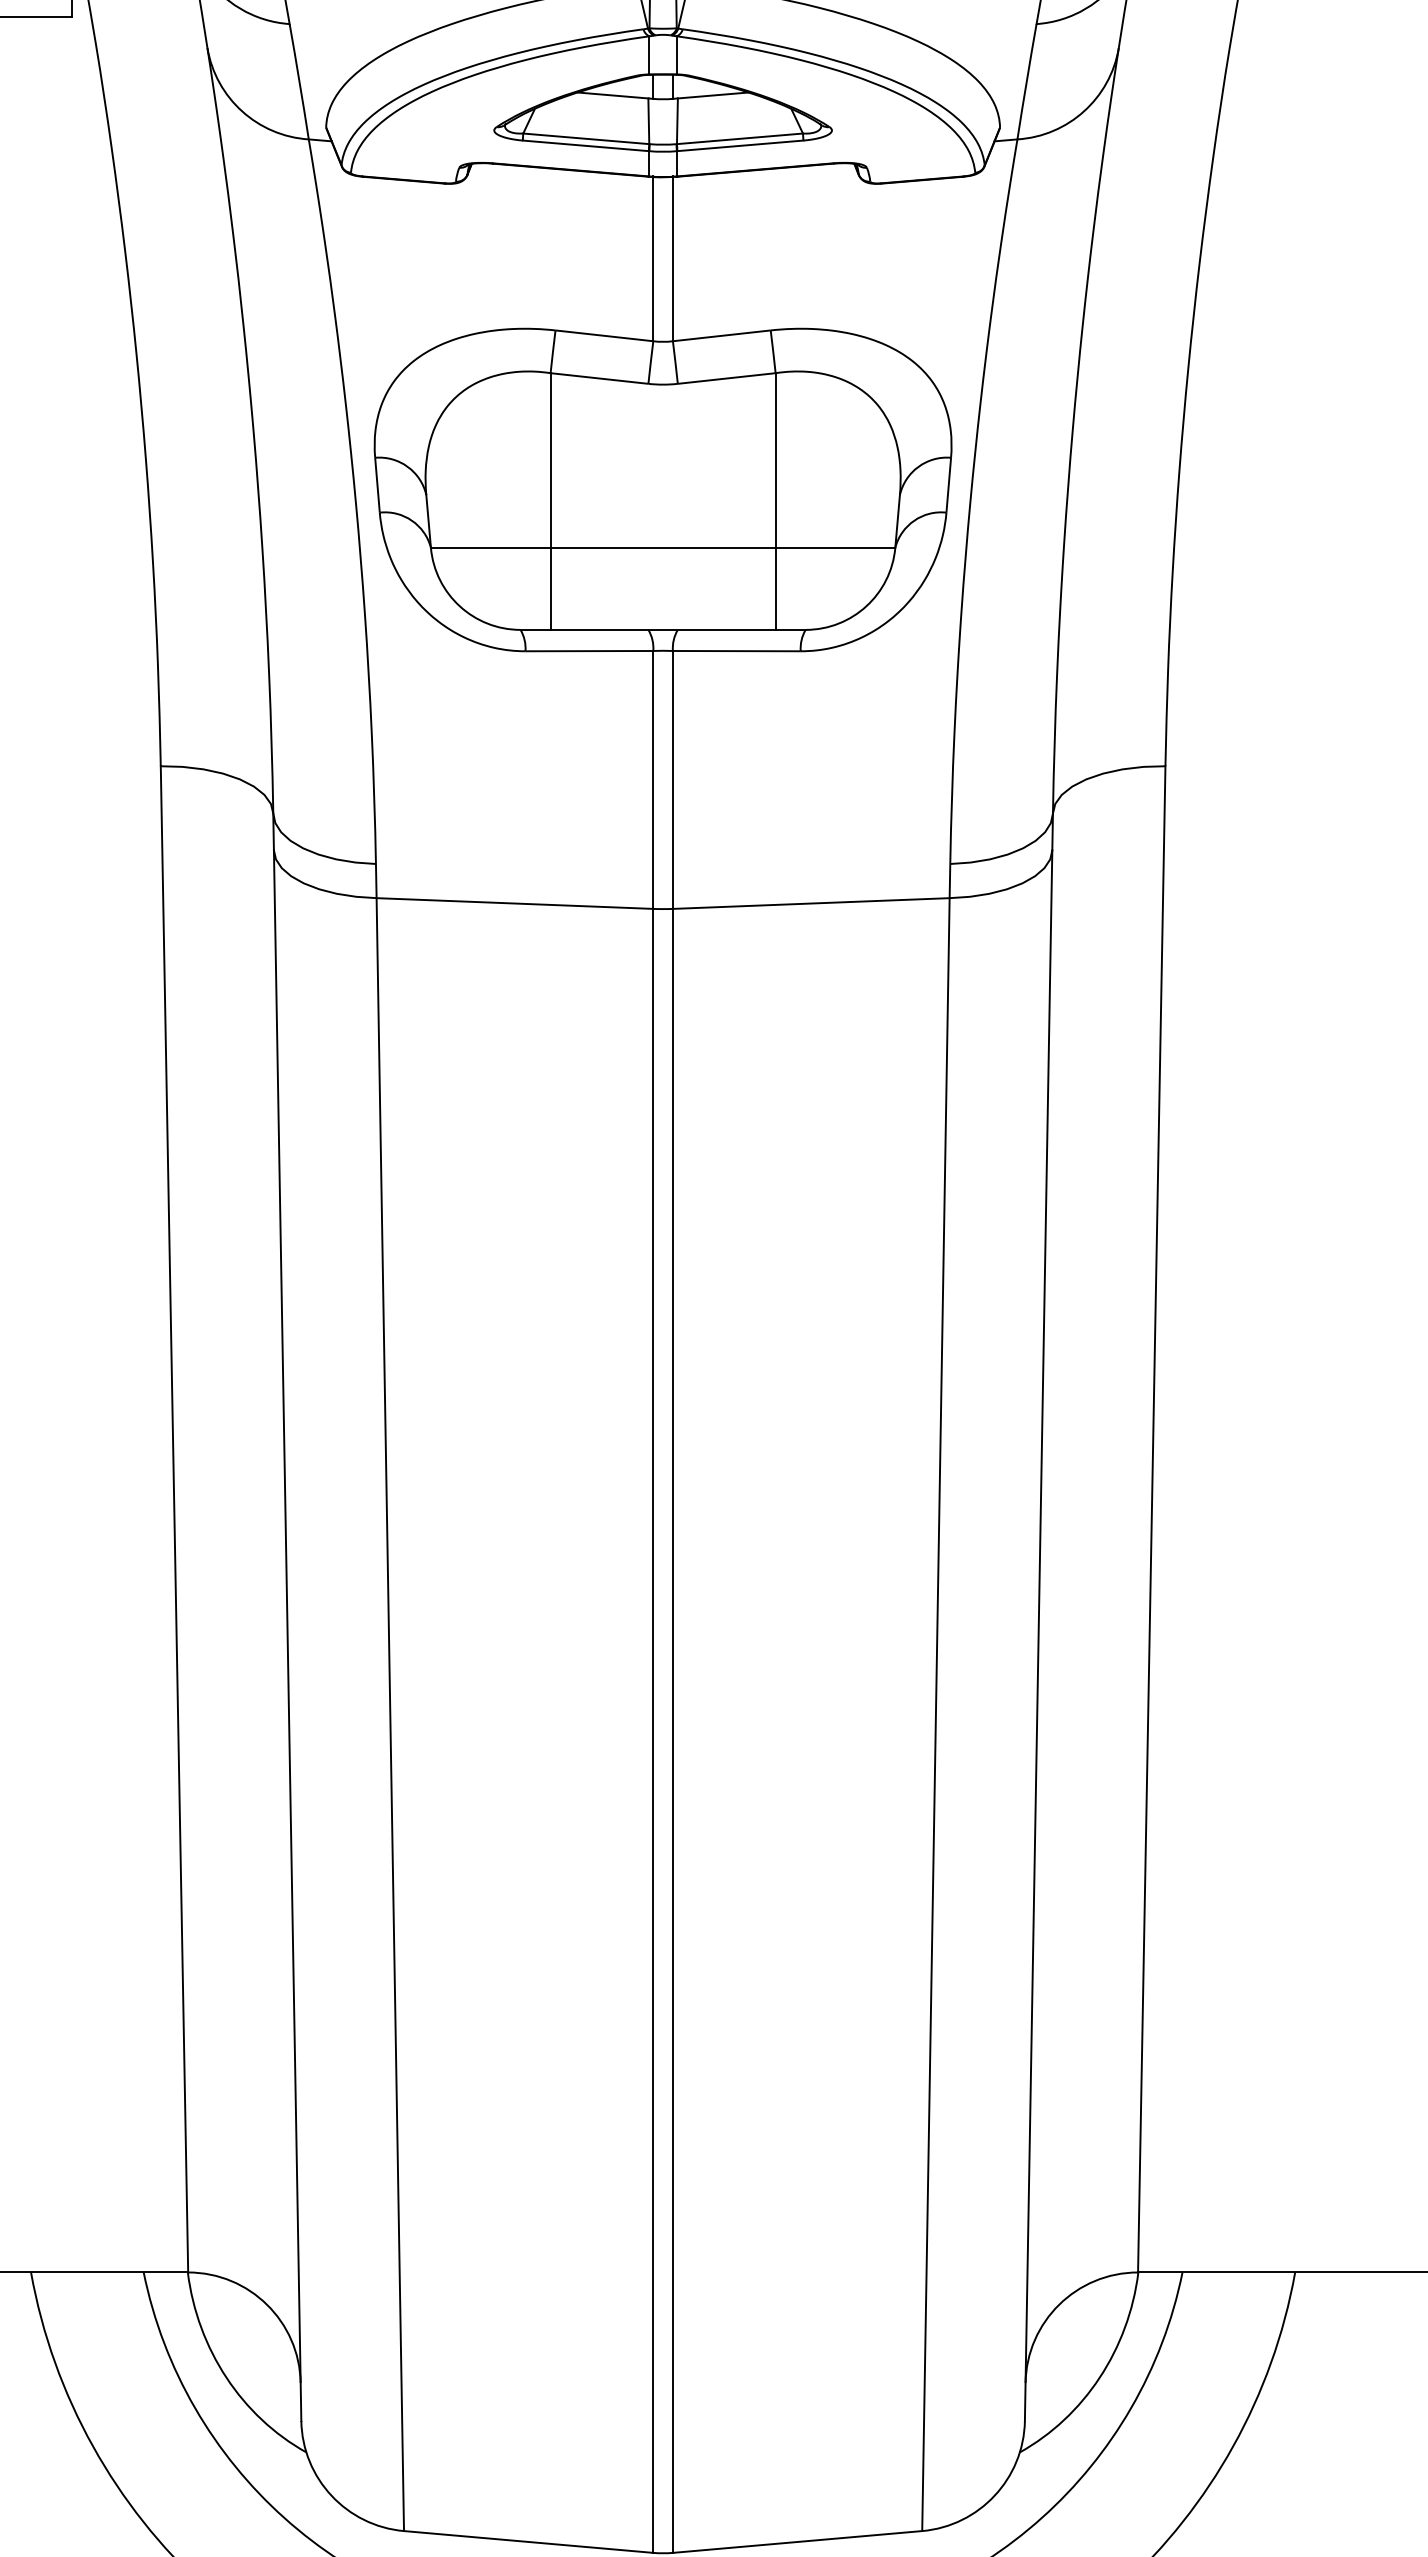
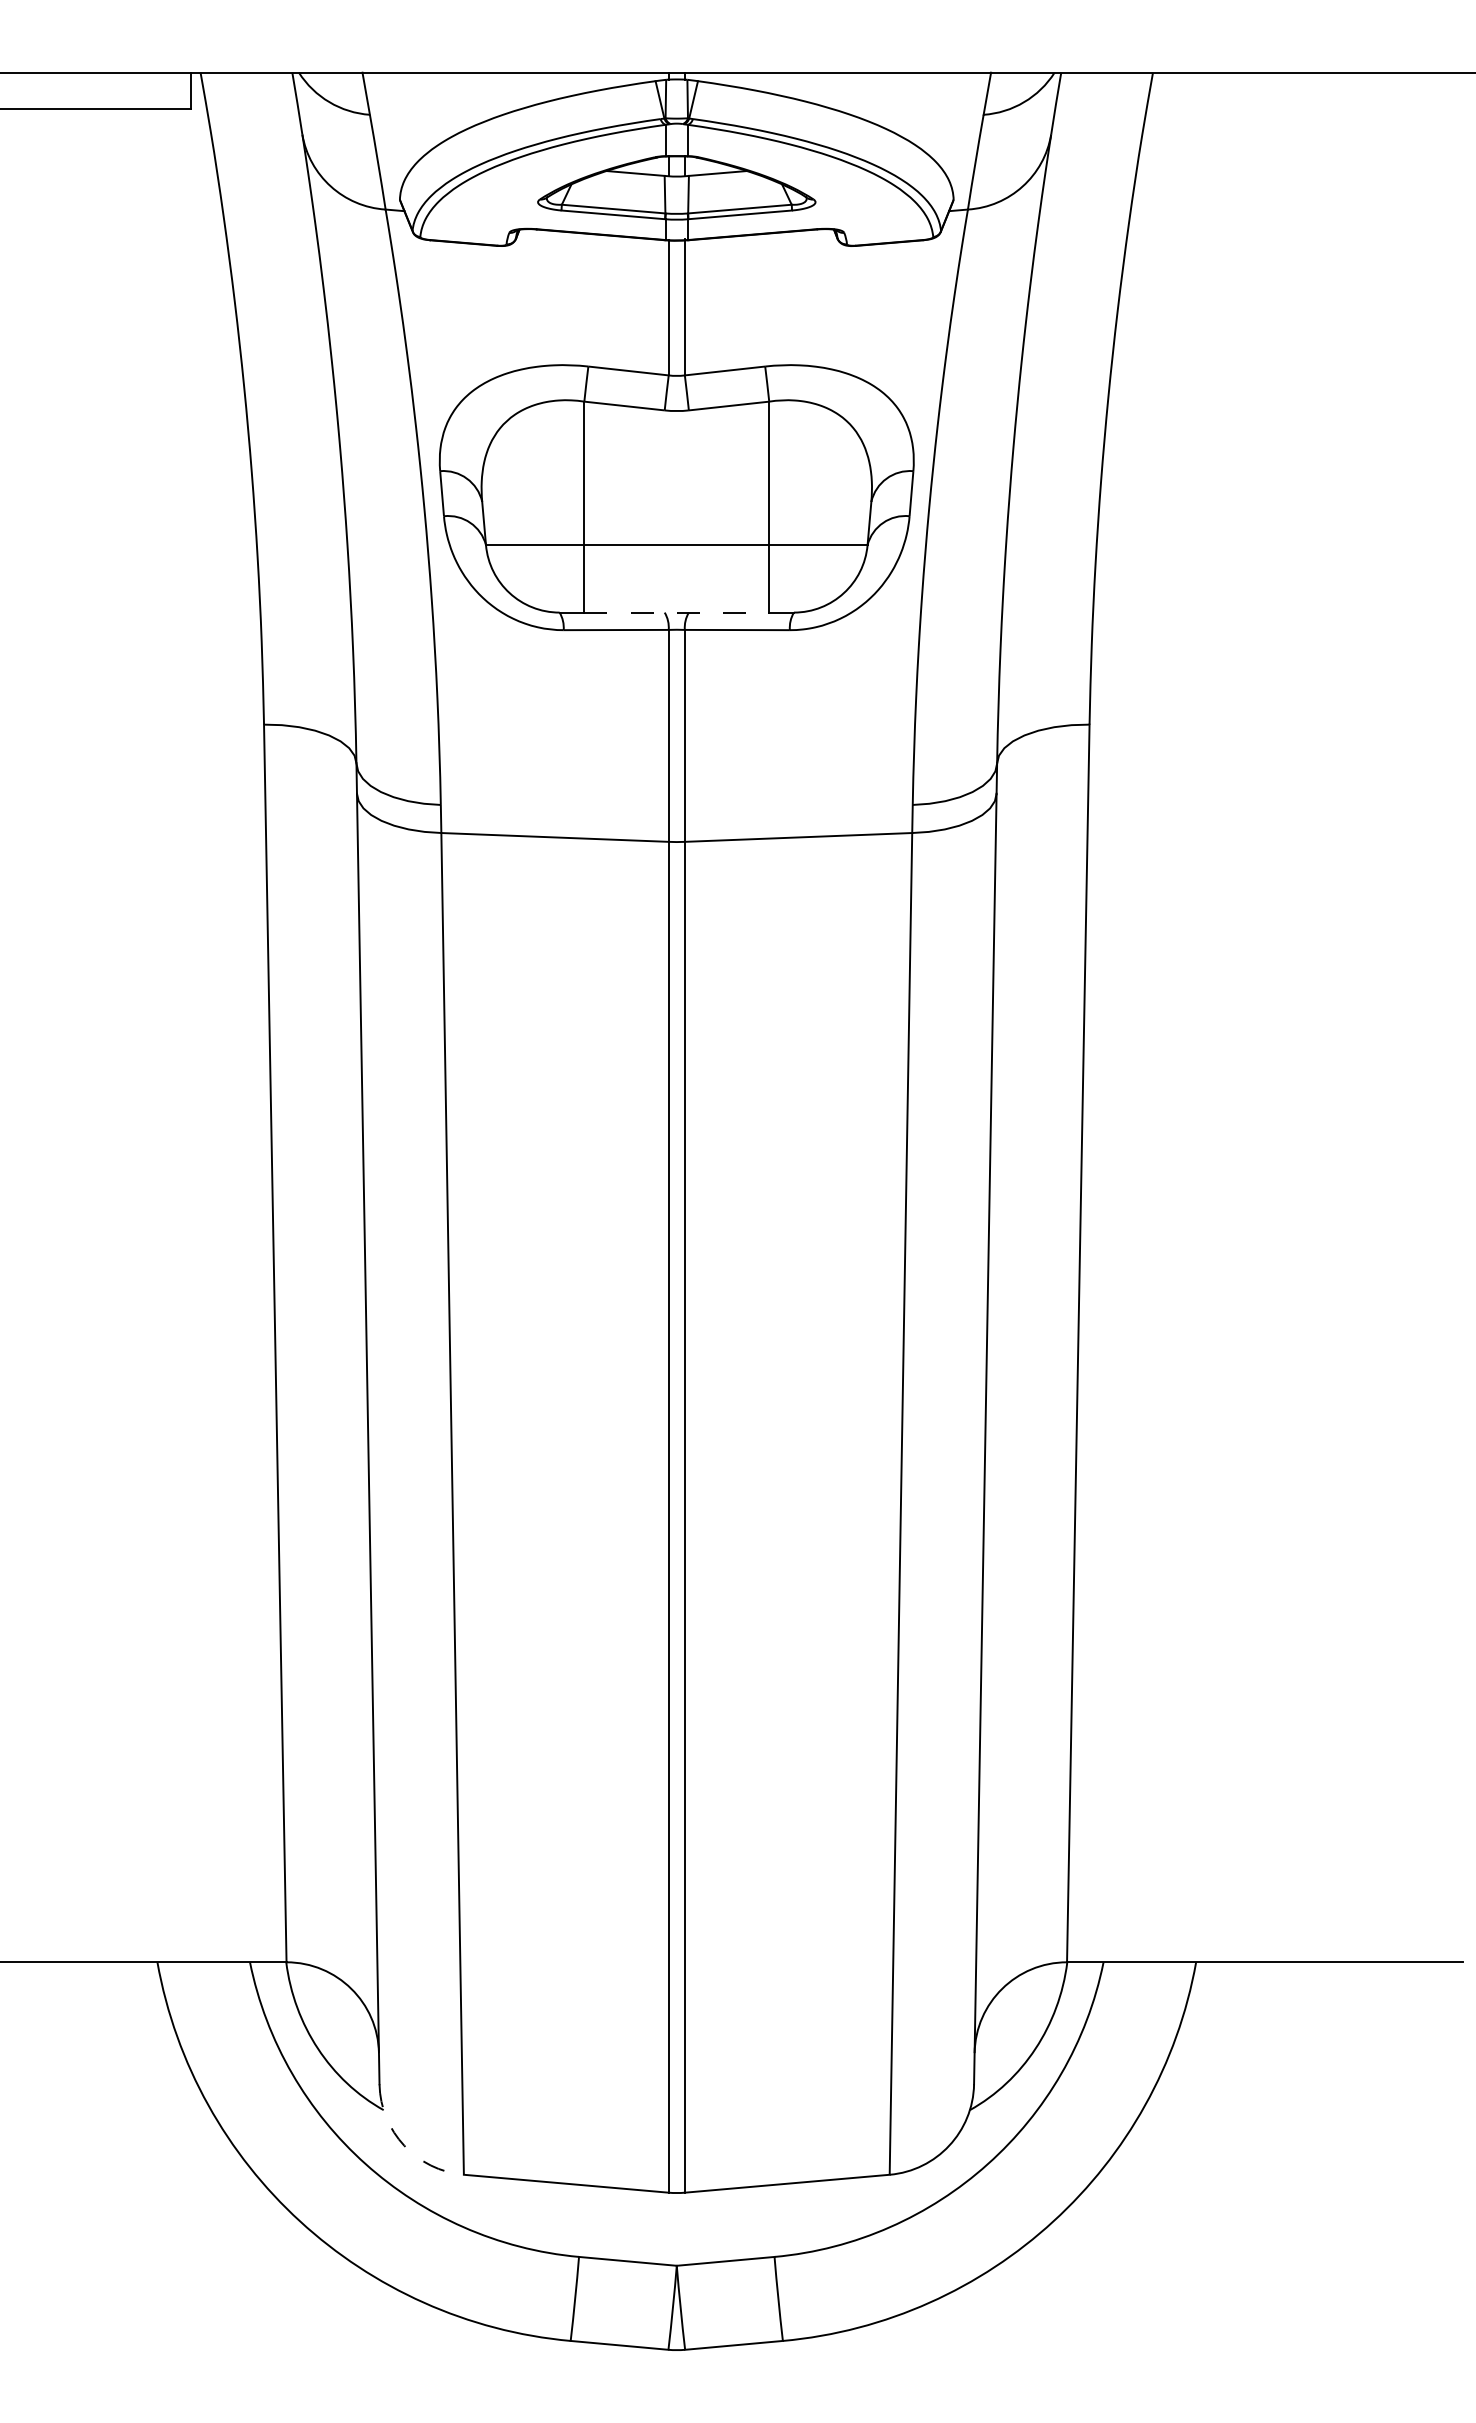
line: (663, 629) -> (677, 612), solid -> dashed
arc: (331, 2495) -> (404, 2145), solid -> dashed

